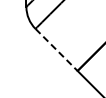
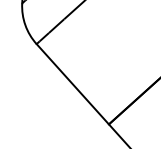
line: (56, 49) -> (72, 83), dashed -> solid

